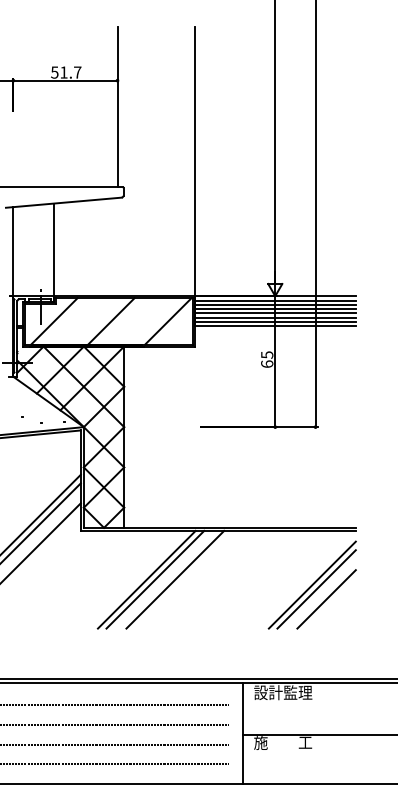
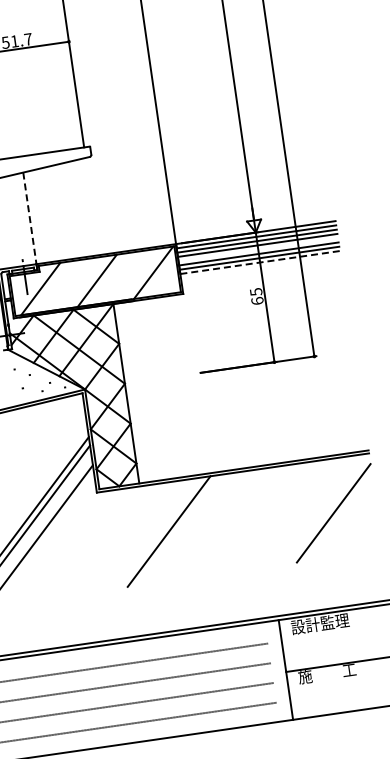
line: (53, 250) -> (29, 219), solid -> dashed
line: (274, 313) -> (257, 249), removed
line: (275, 326) -> (260, 262), solid -> dashed
line: (155, 579) -> (177, 530), removed
line: (175, 579) -> (197, 527), removed
line: (316, 589) -> (338, 517), removed
line: (326, 599) -> (349, 525), removed

